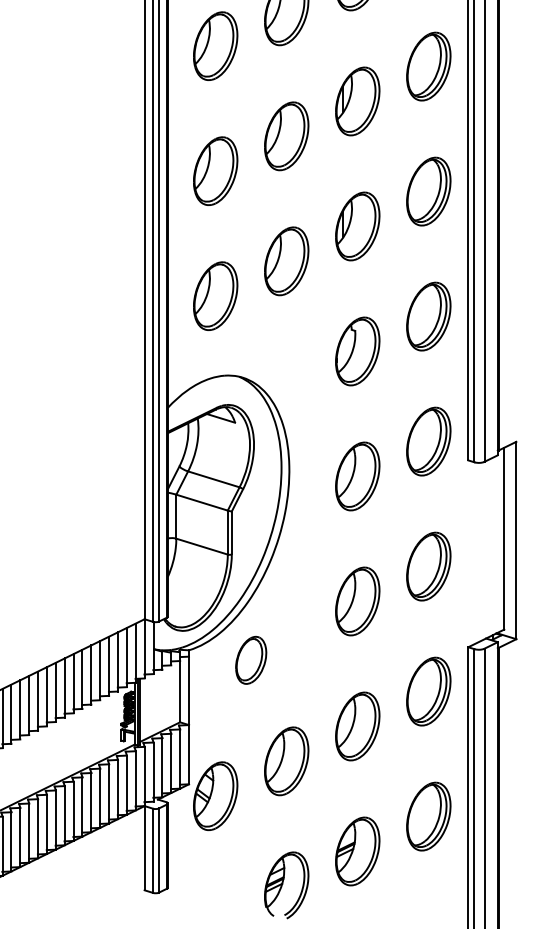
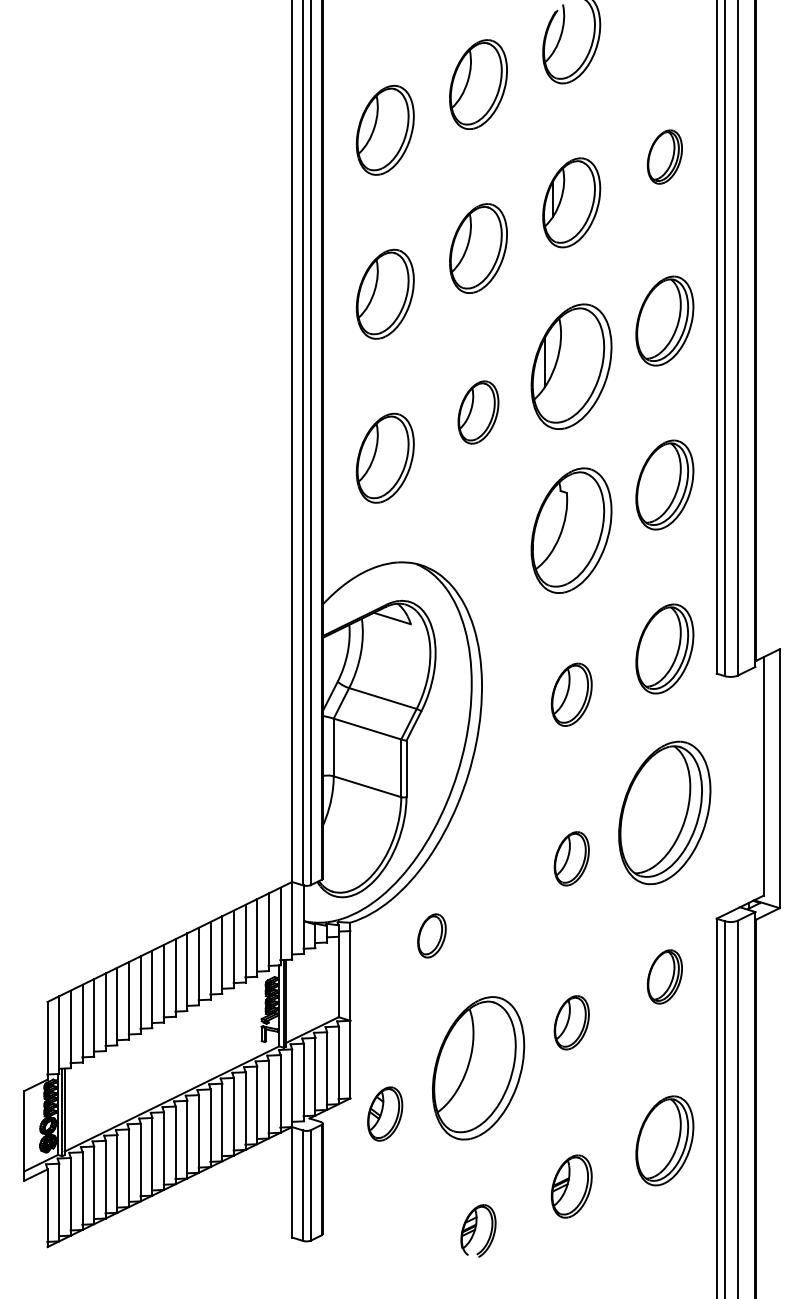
part: (428, 66) -> (664, 156), size x0.6
part: (357, 226) -> (571, 366), size x1.4
part: (286, 261) -> (478, 412), size x0.7
part: (357, 351) -> (571, 530), size x1.4
part: (357, 476) -> (571, 694), size x0.7
part: (428, 566) -> (664, 812), size x1.6
part: (357, 601) -> (571, 858), size x0.6
part: (250, 660) -> (431, 935), size x0.7
part: (428, 691) -> (664, 976), size x0.6
part: (357, 726) -> (571, 1022), size x0.6
part: (286, 761) -> (478, 1068), size x1.6
part: (215, 795) -> (384, 1113), size x0.6
part: (357, 851) -> (571, 1186), size x0.7
part: (286, 884) -> (478, 1230), size x0.6

